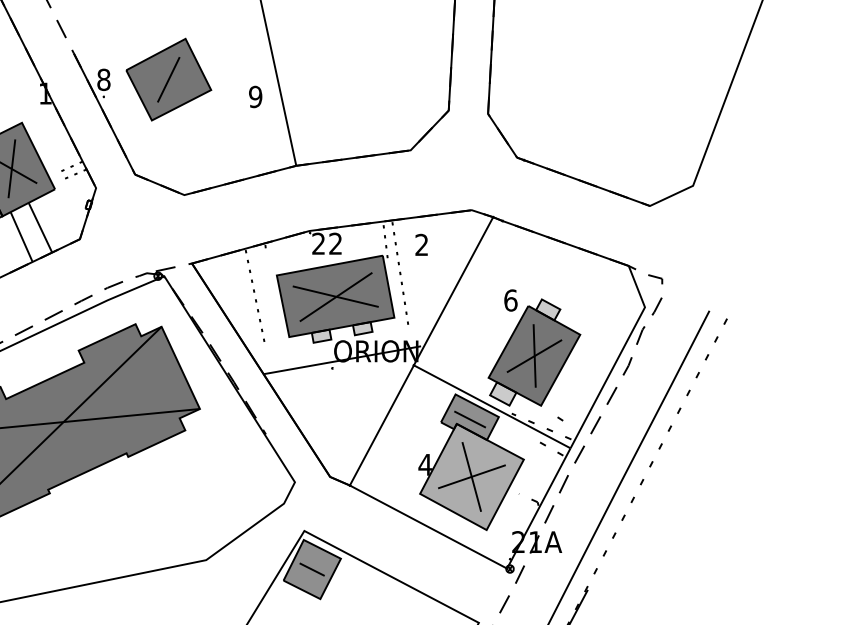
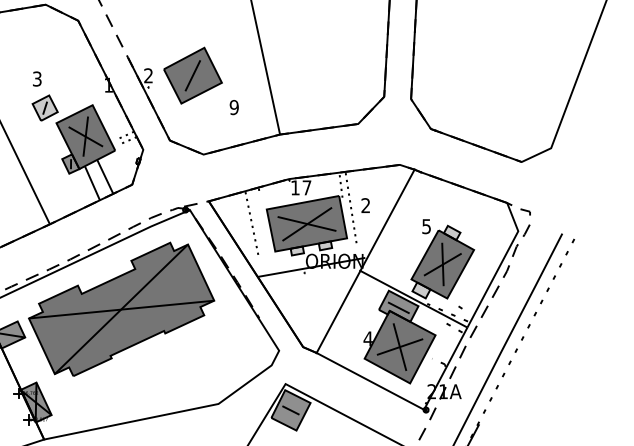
text: (103, 79) -> (148, 75), 8 -> 2
part: (254, 96) -> (233, 107), moved
text: (327, 243) -> (301, 187), 22 -> 17
part: (421, 244) -> (365, 205), moved
text: (510, 300) -> (426, 226), 6 -> 5
fill: (471, 476) -> (399, 346), added

